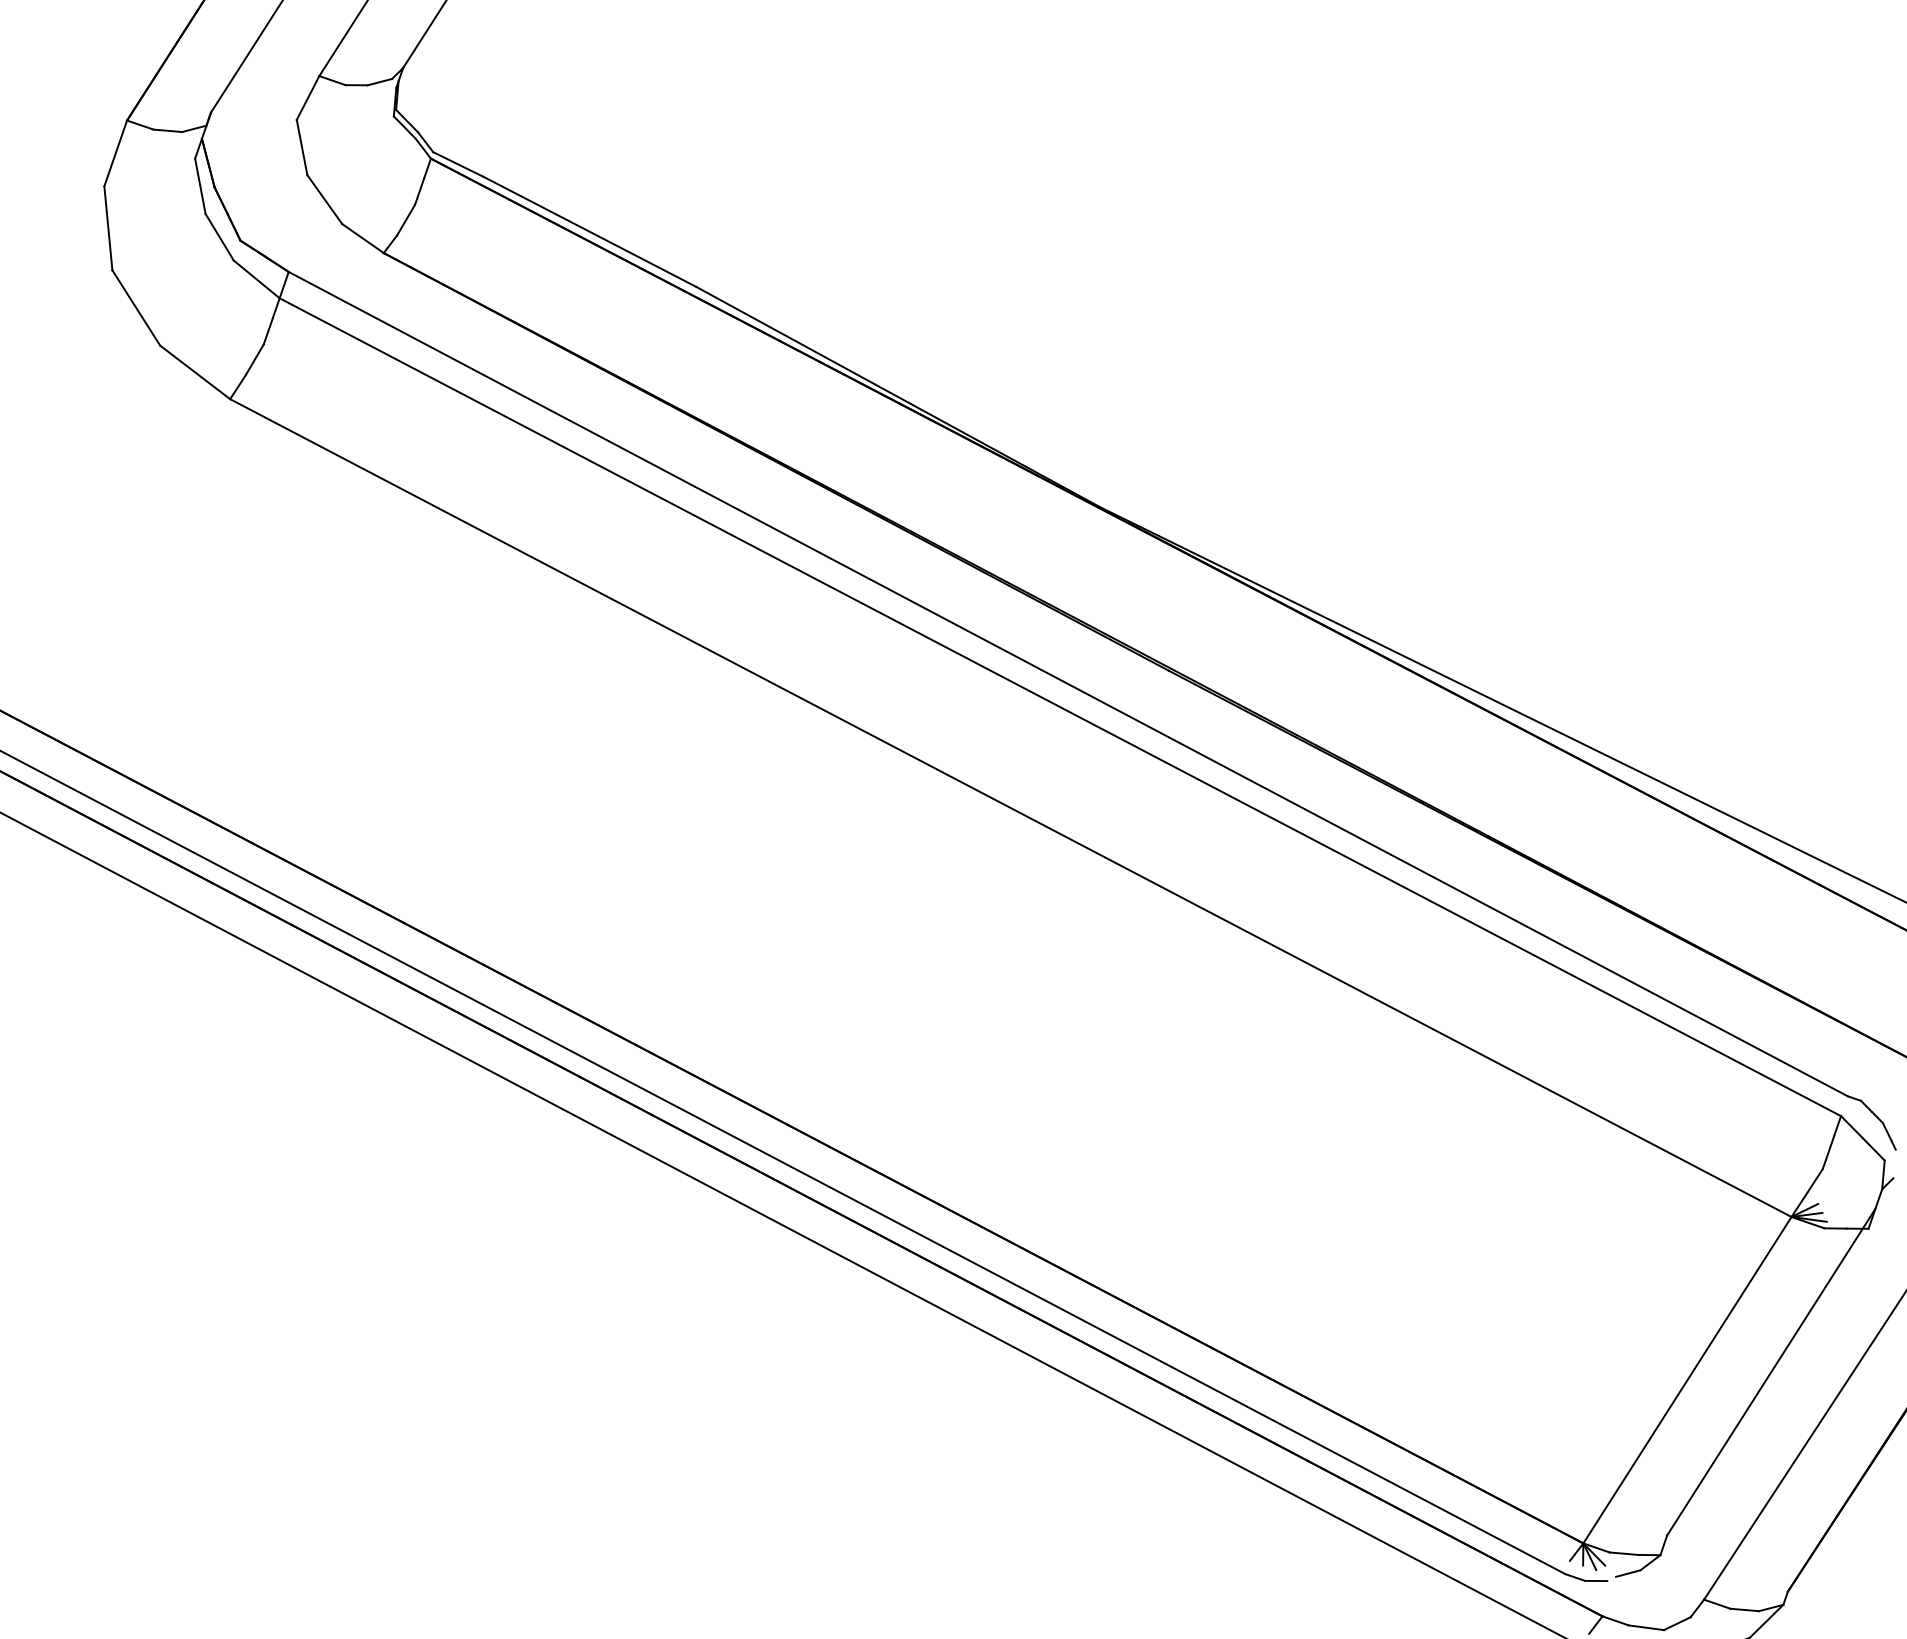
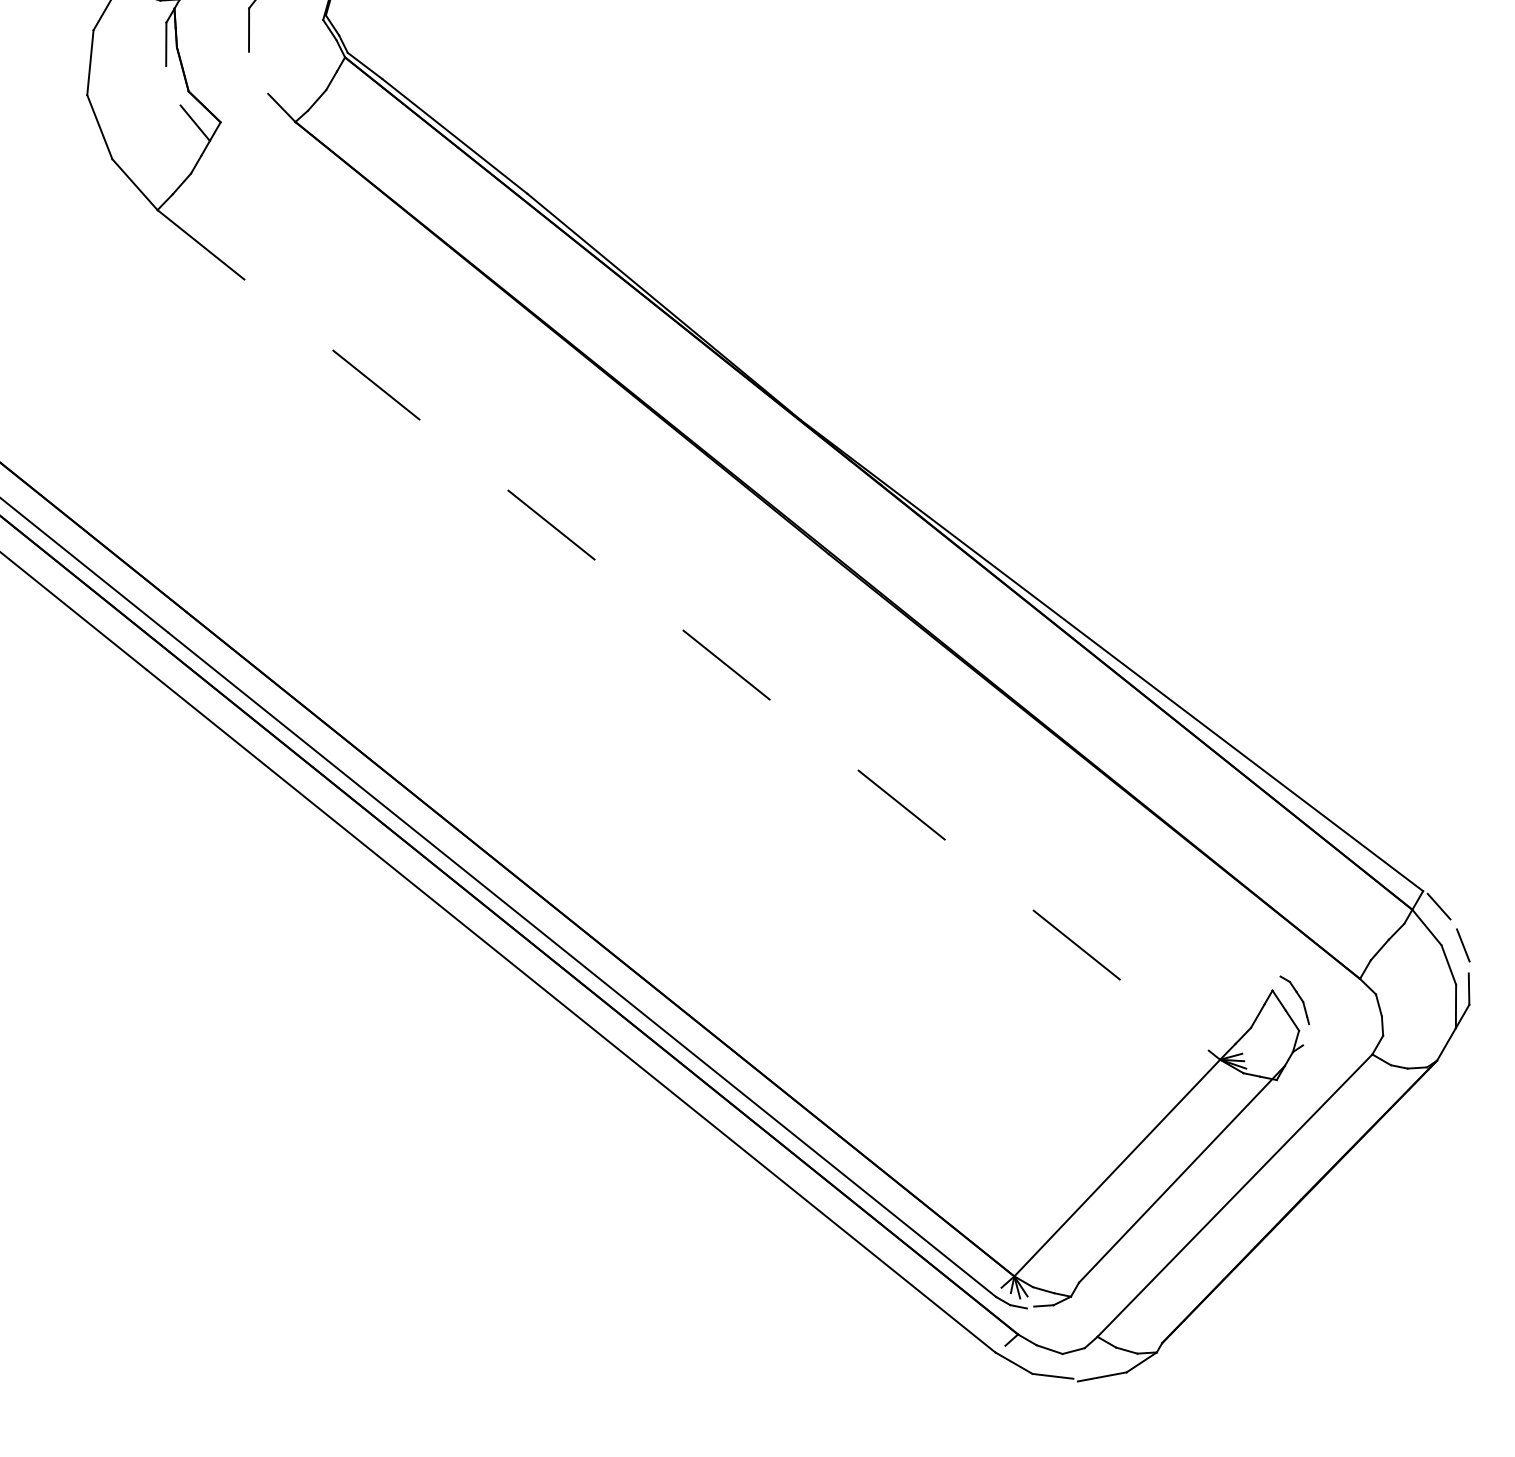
line: (324, 199) -> (258, 72), removed
line: (219, 236) -> (173, 85), removed
line: (1068, 684) -> (750, 549), removed
line: (1059, 707) -> (740, 565), removed
line: (1011, 808) -> (689, 635), solid -> dashed

